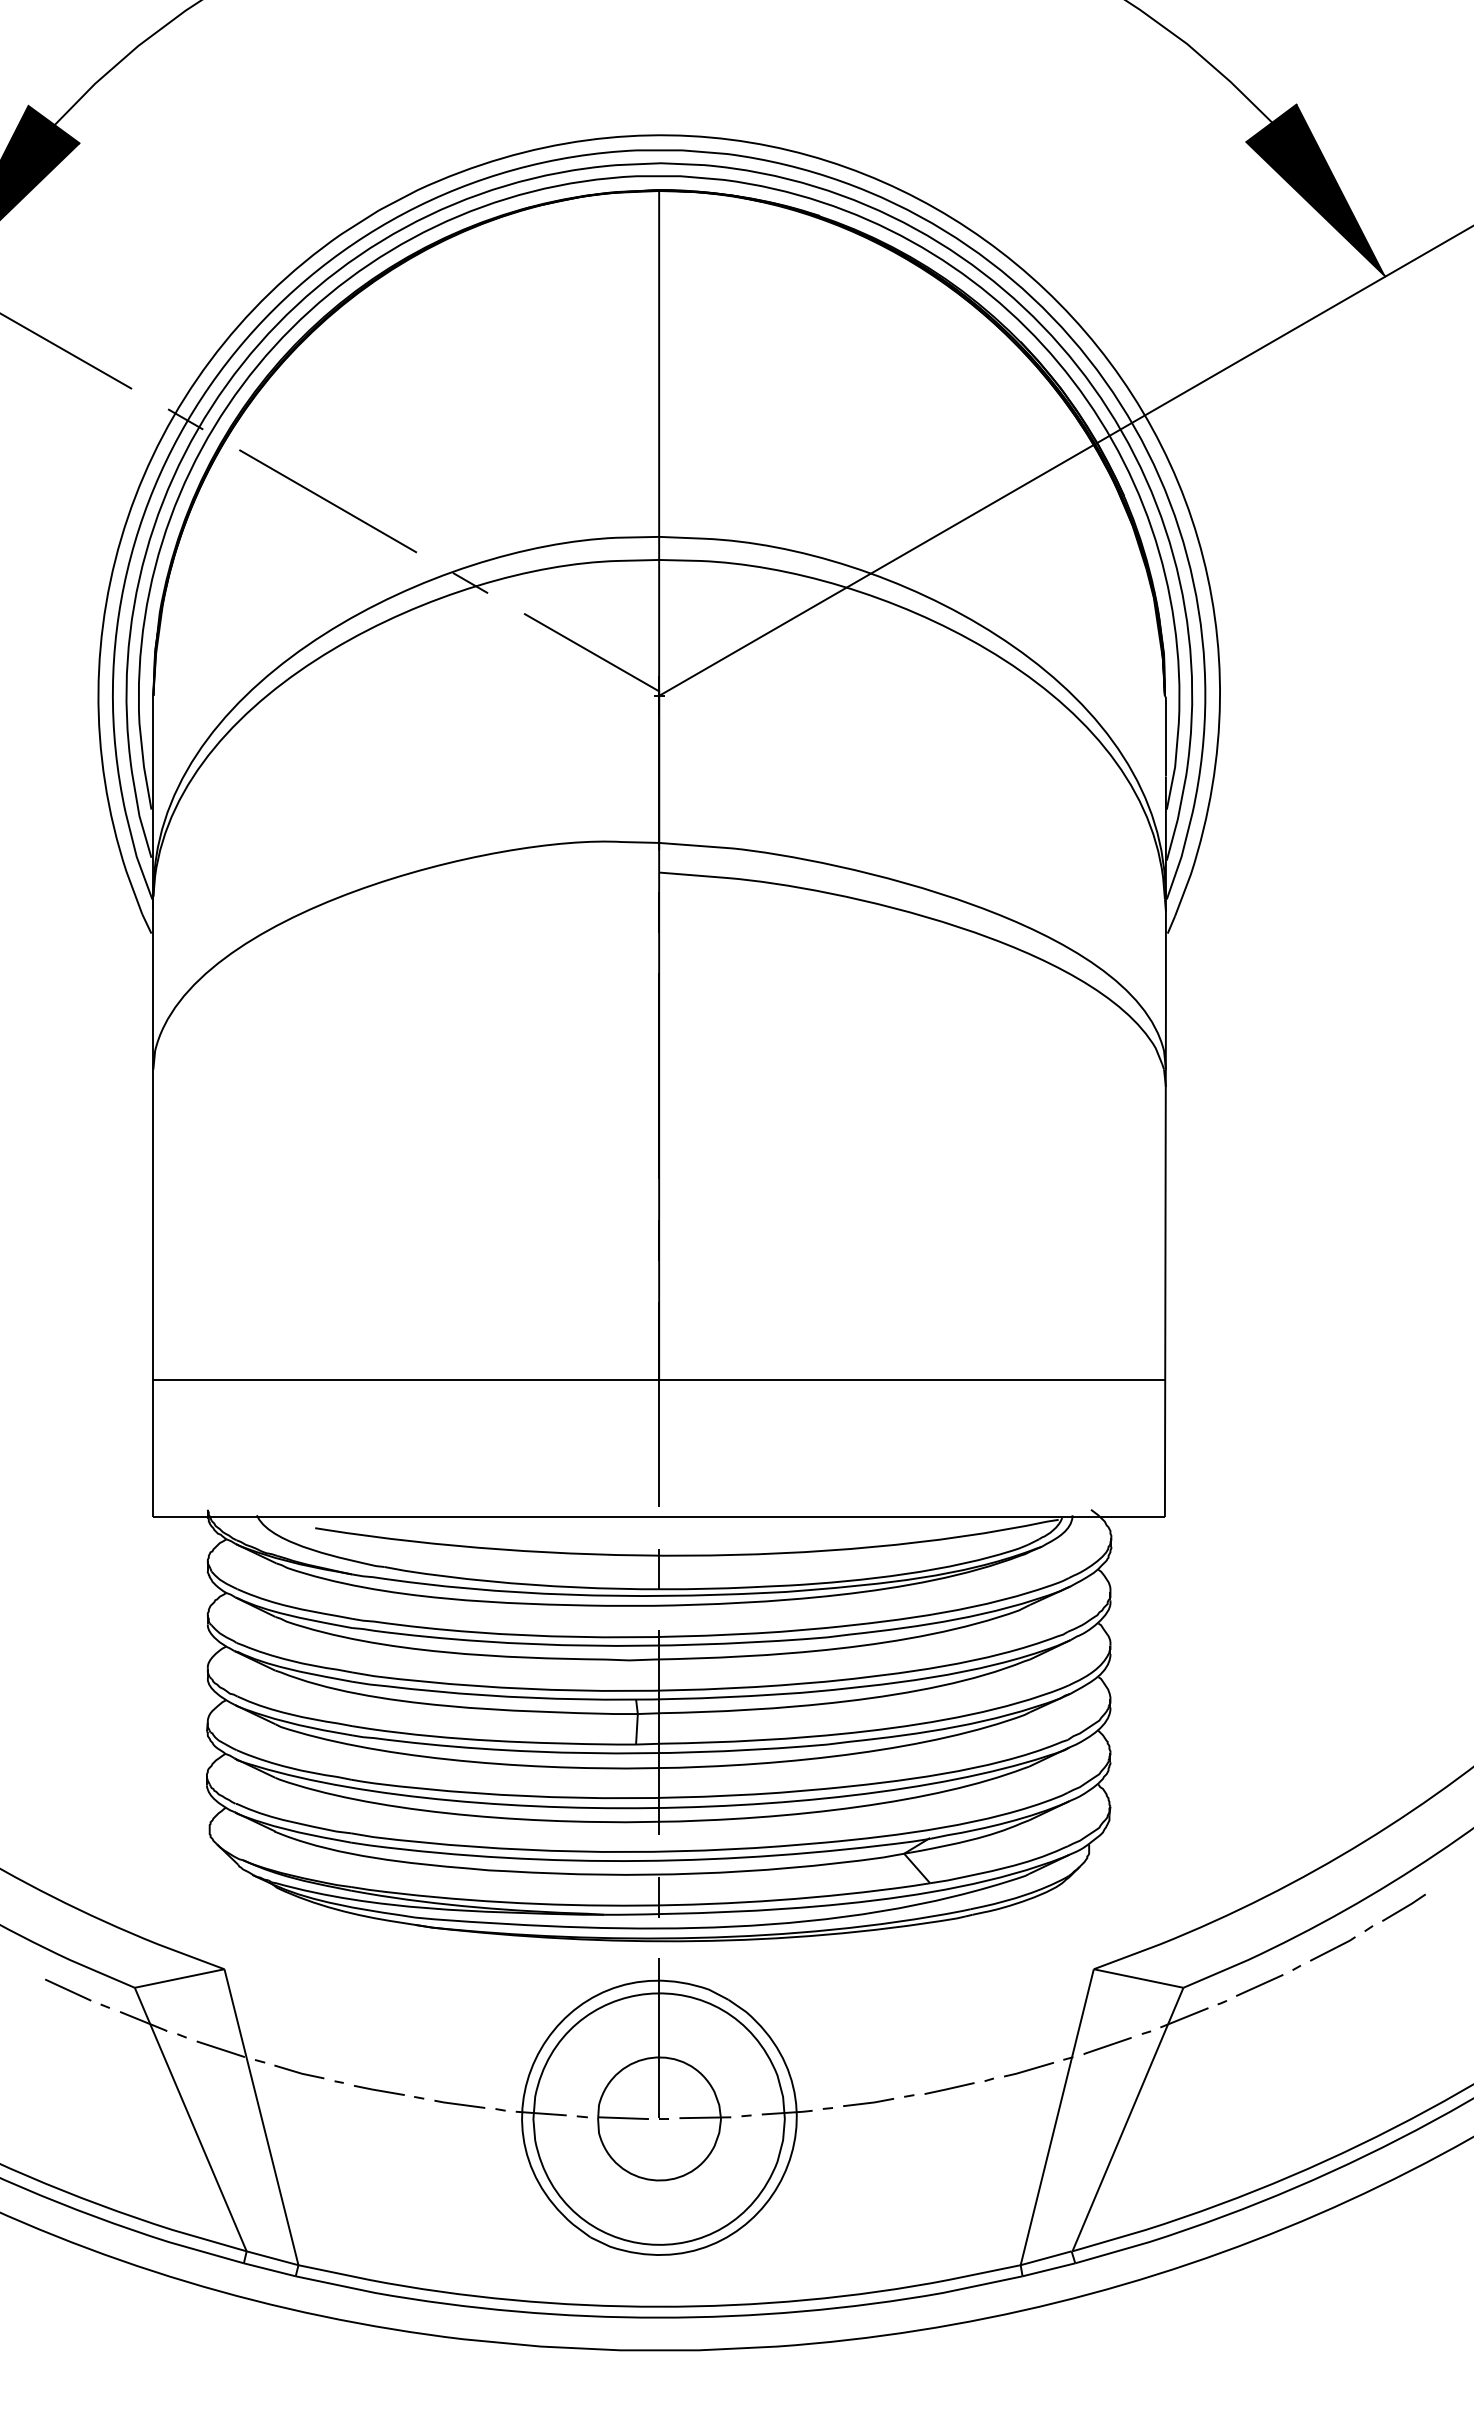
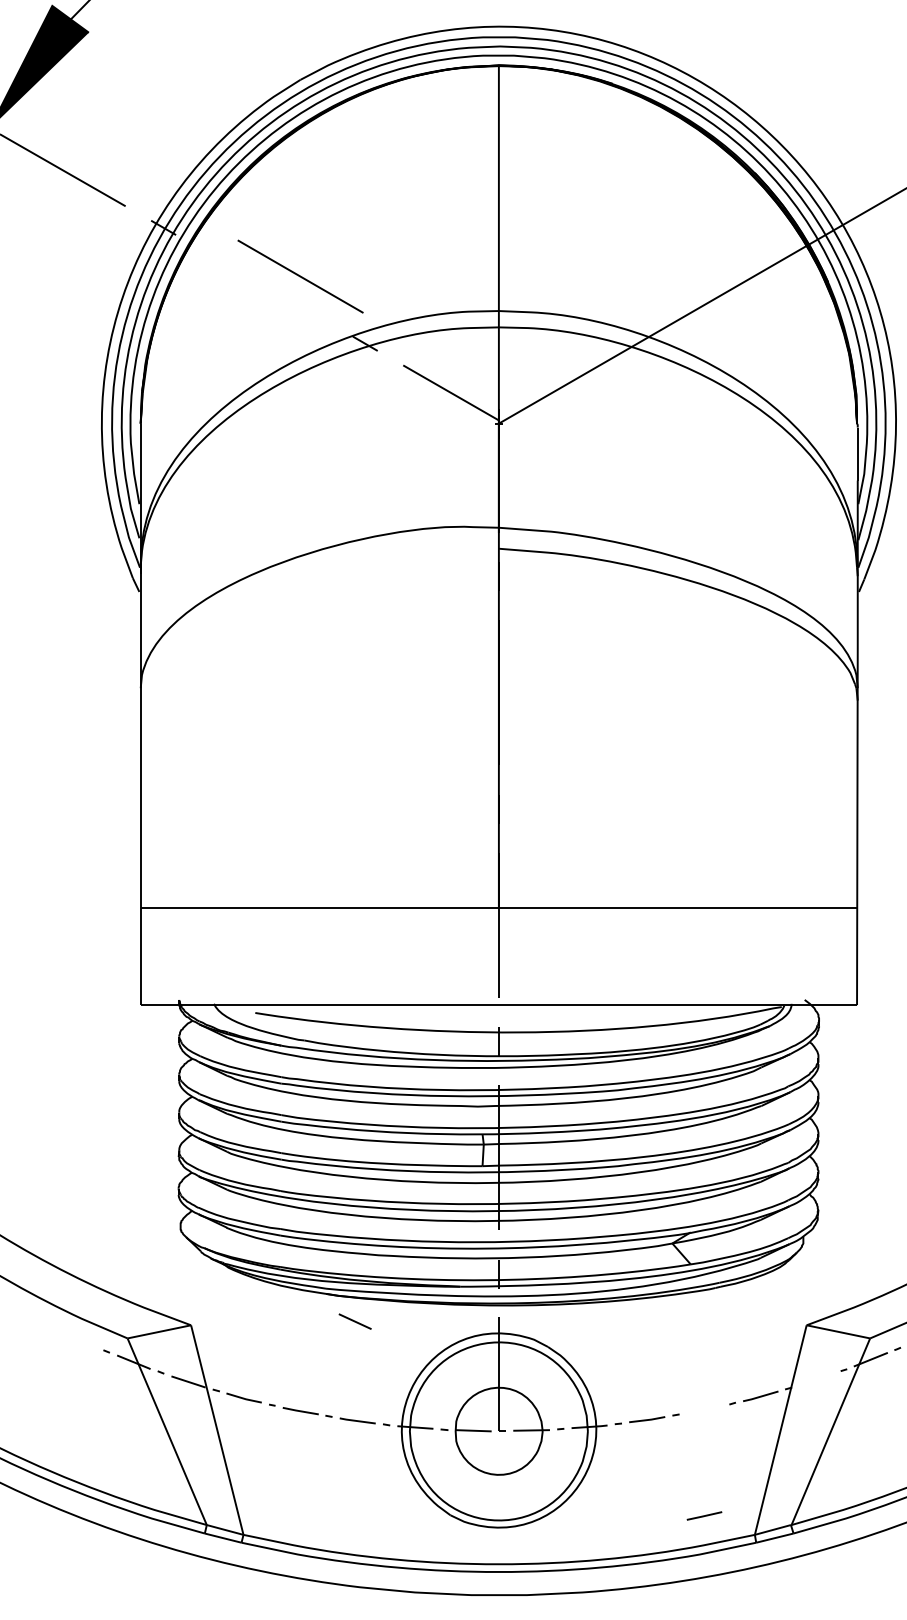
line: (327, 501) -> (300, 276), moved
line: (68, 1989) -> (355, 1321), moved
line: (1107, 2045) -> (816, 1379), removed
line: (949, 2088) -> (704, 1515), moved

